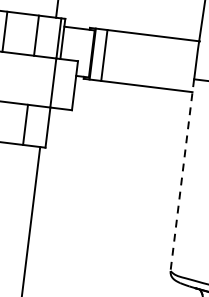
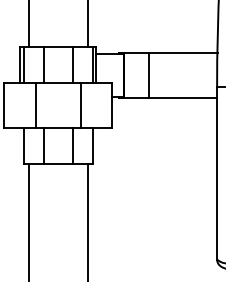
line: (103, 55) -> (148, 75), moved
line: (53, 83) -> (80, 105), moved
line: (182, 175) -> (217, 173), dashed -> solid

